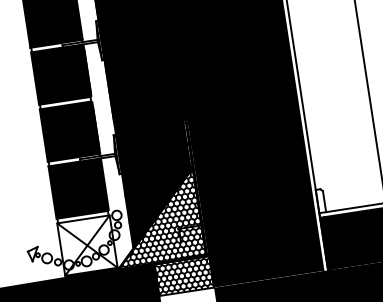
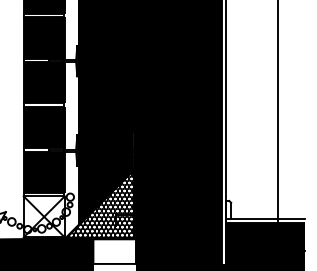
hatch: (183, 276) -> (114, 251), removed

